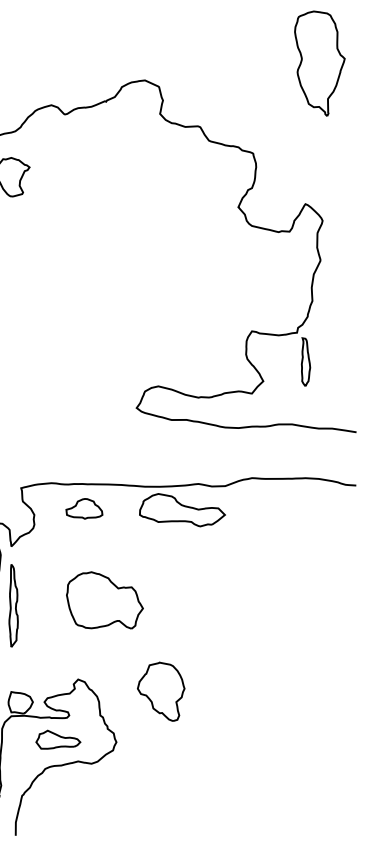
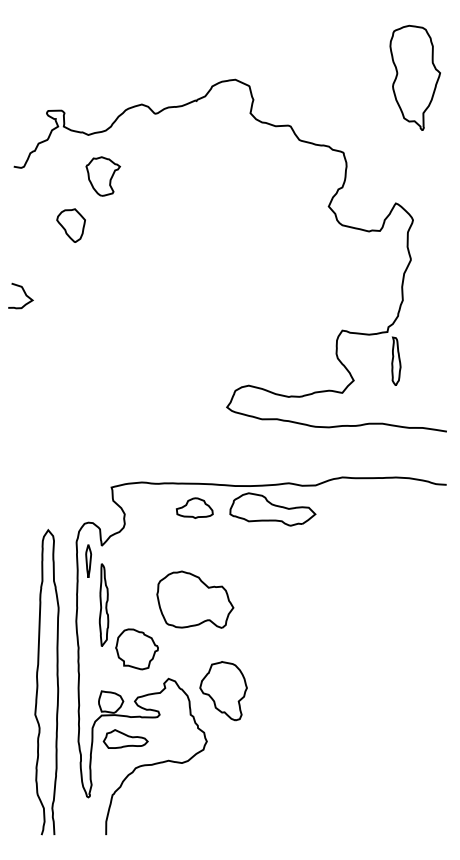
part: (319, 63) -> (414, 77), moved
part: (84, 508) -> (194, 507), moved
part: (46, 650) -> (136, 649), added
part: (161, 692) -> (223, 691), moved
part: (58, 739) -> (125, 738), moved

